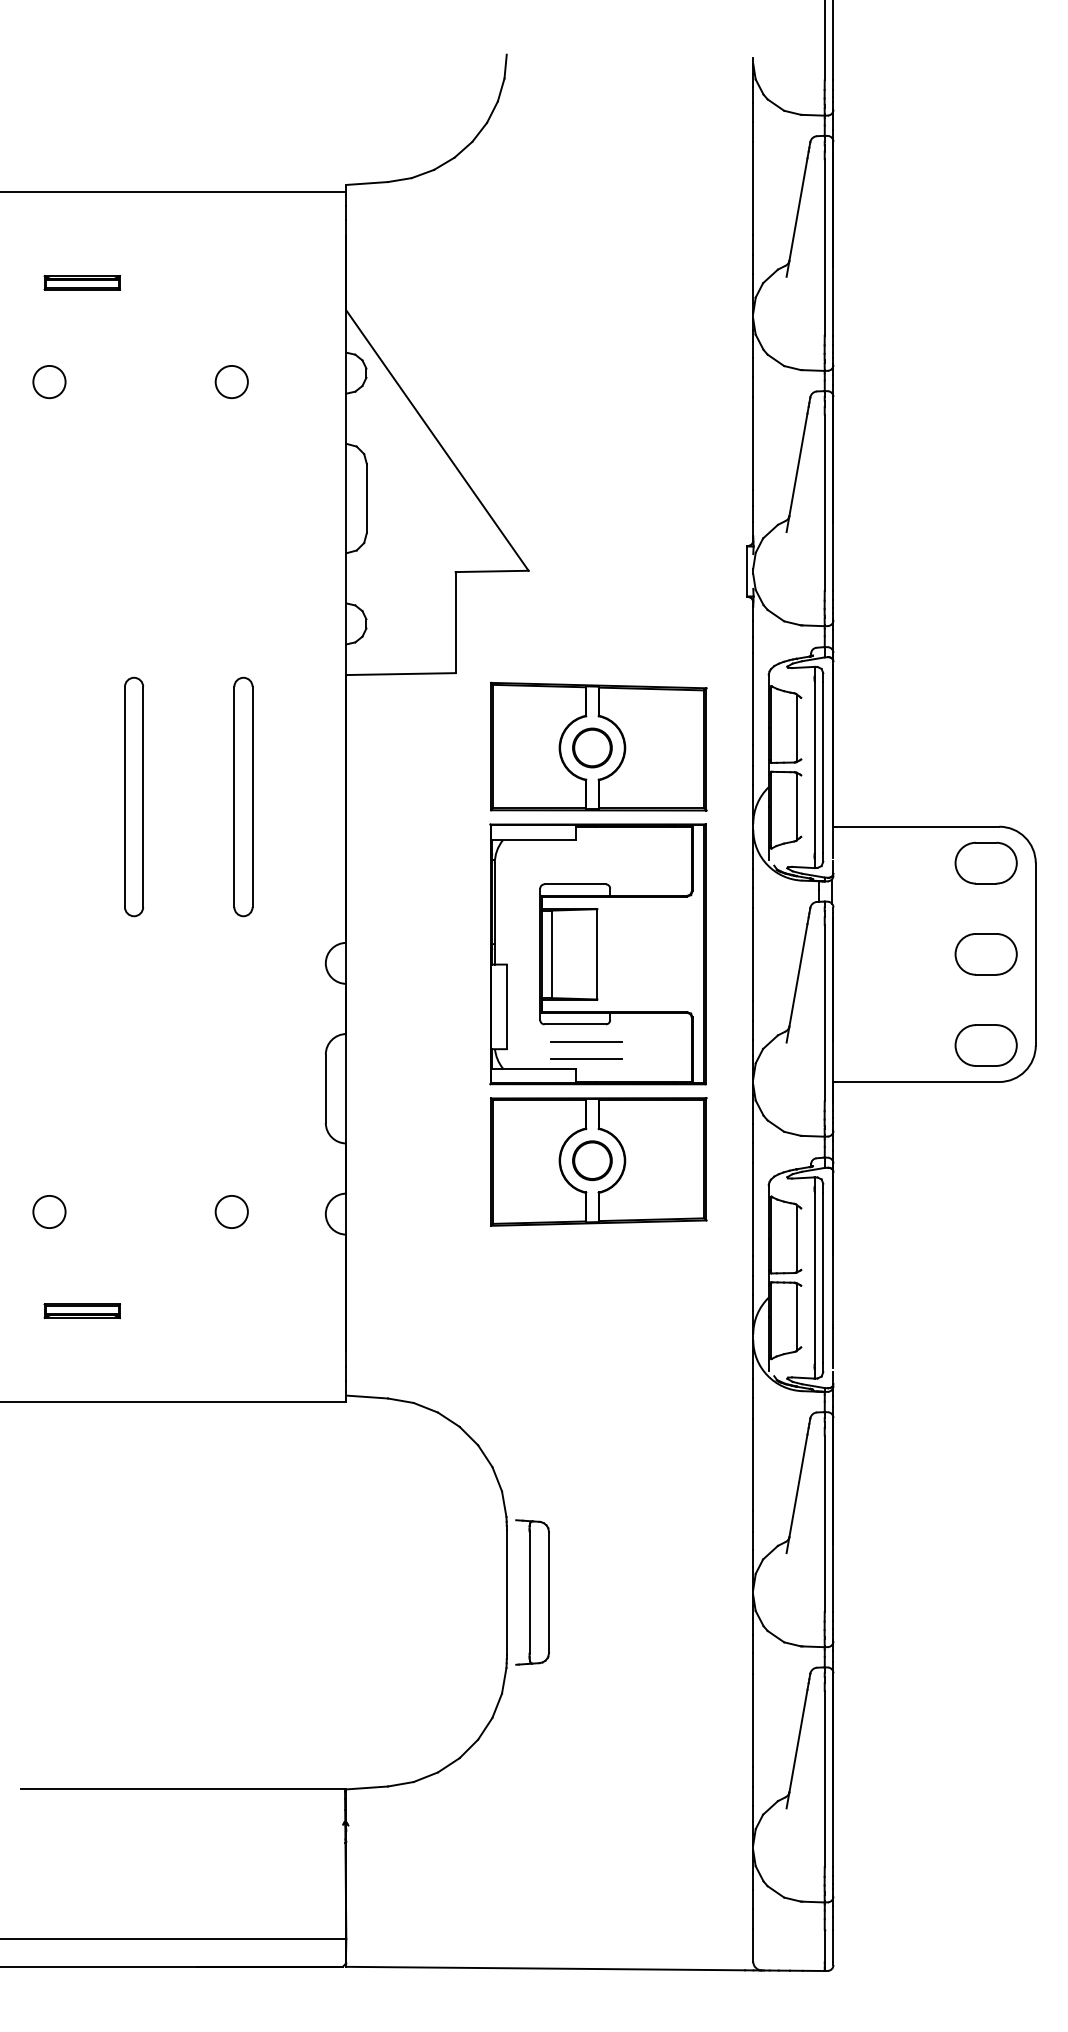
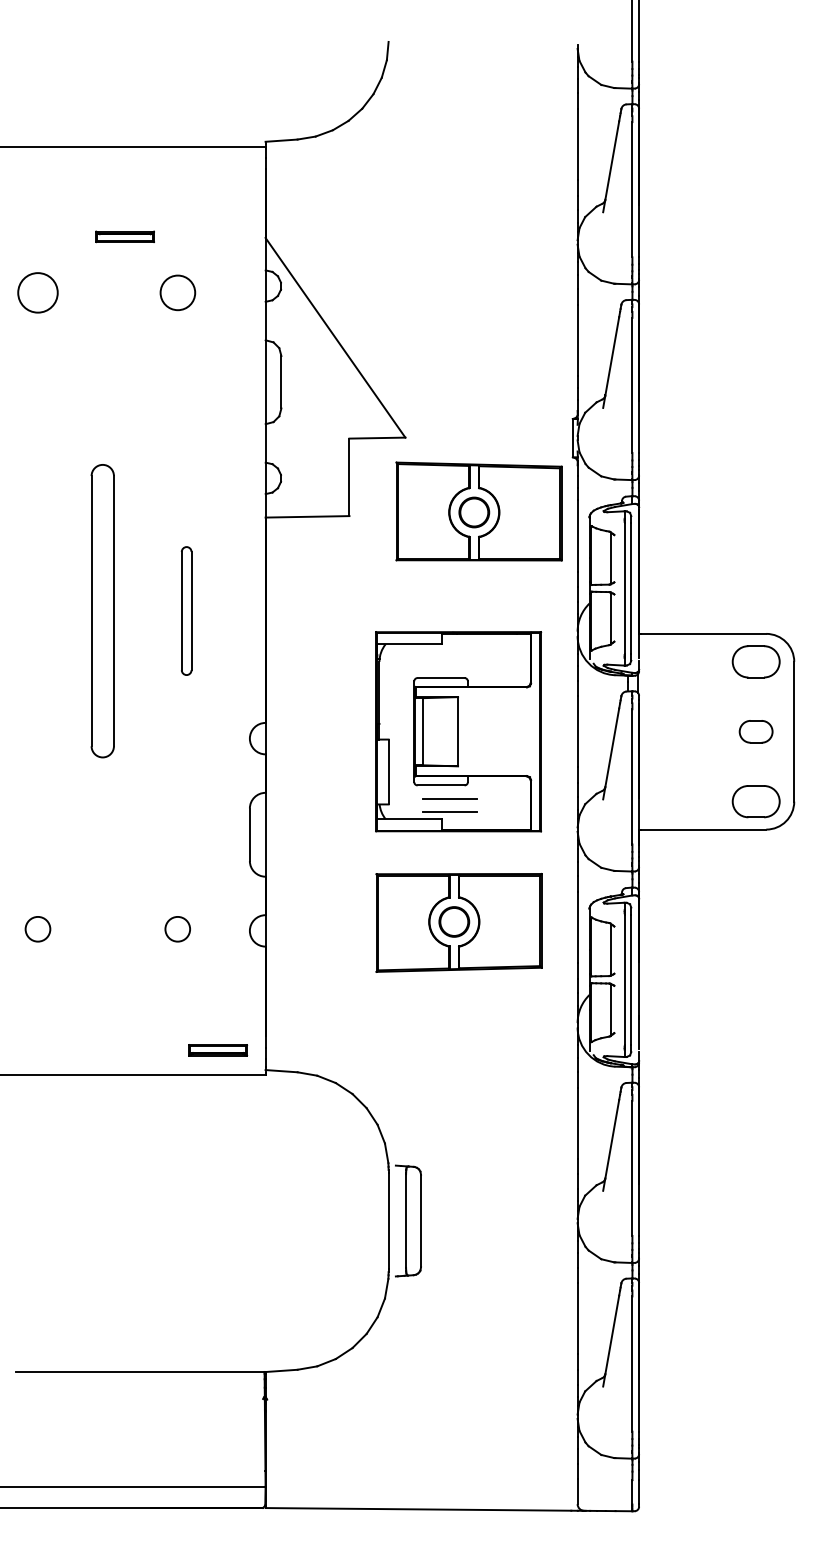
part: (81, 282) -> (124, 236), moved
circle: (48, 381) -> (37, 292), size x1.6
circle: (231, 381) -> (177, 292), size x1.4
part: (597, 746) -> (478, 511), moved
part: (133, 796) -> (102, 610), size x1.6
part: (243, 796) -> (186, 610), size x0.7
part: (985, 954) -> (755, 731), size x0.7
part: (597, 1161) -> (458, 922), moved
part: (82, 1311) -> (218, 1050), moved

